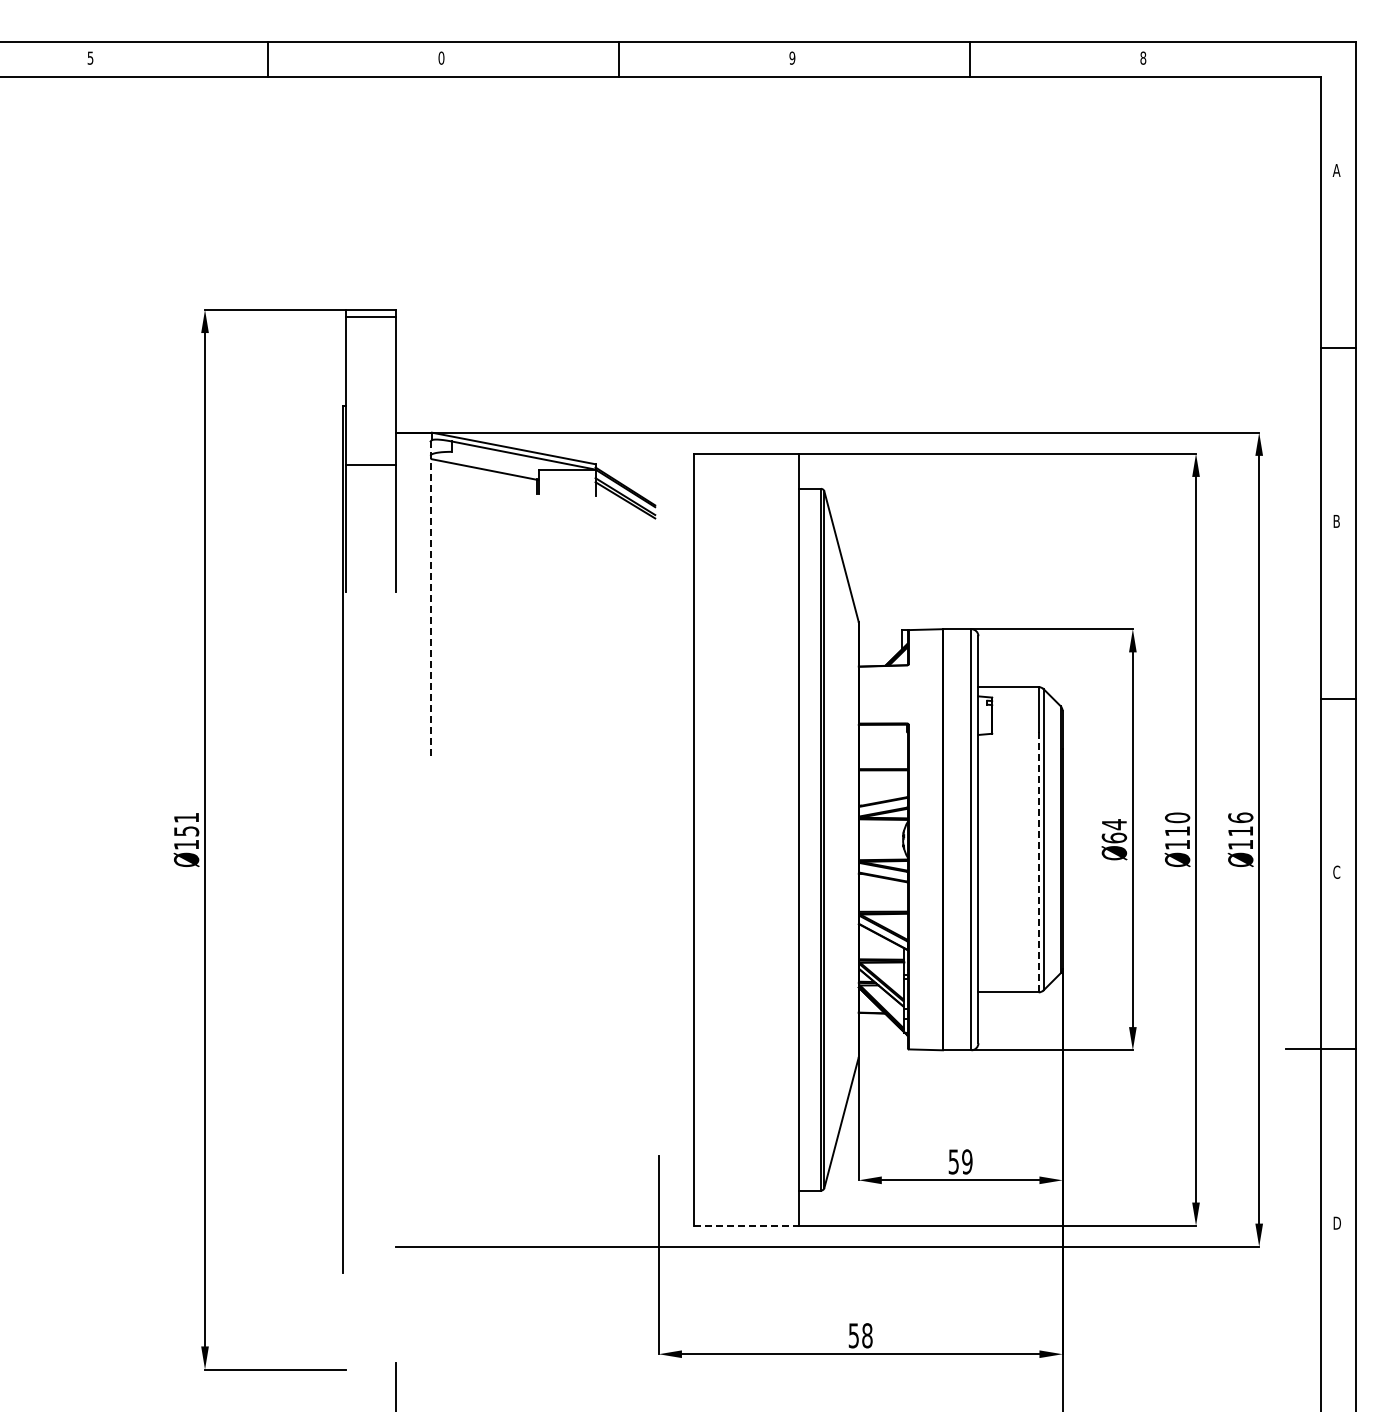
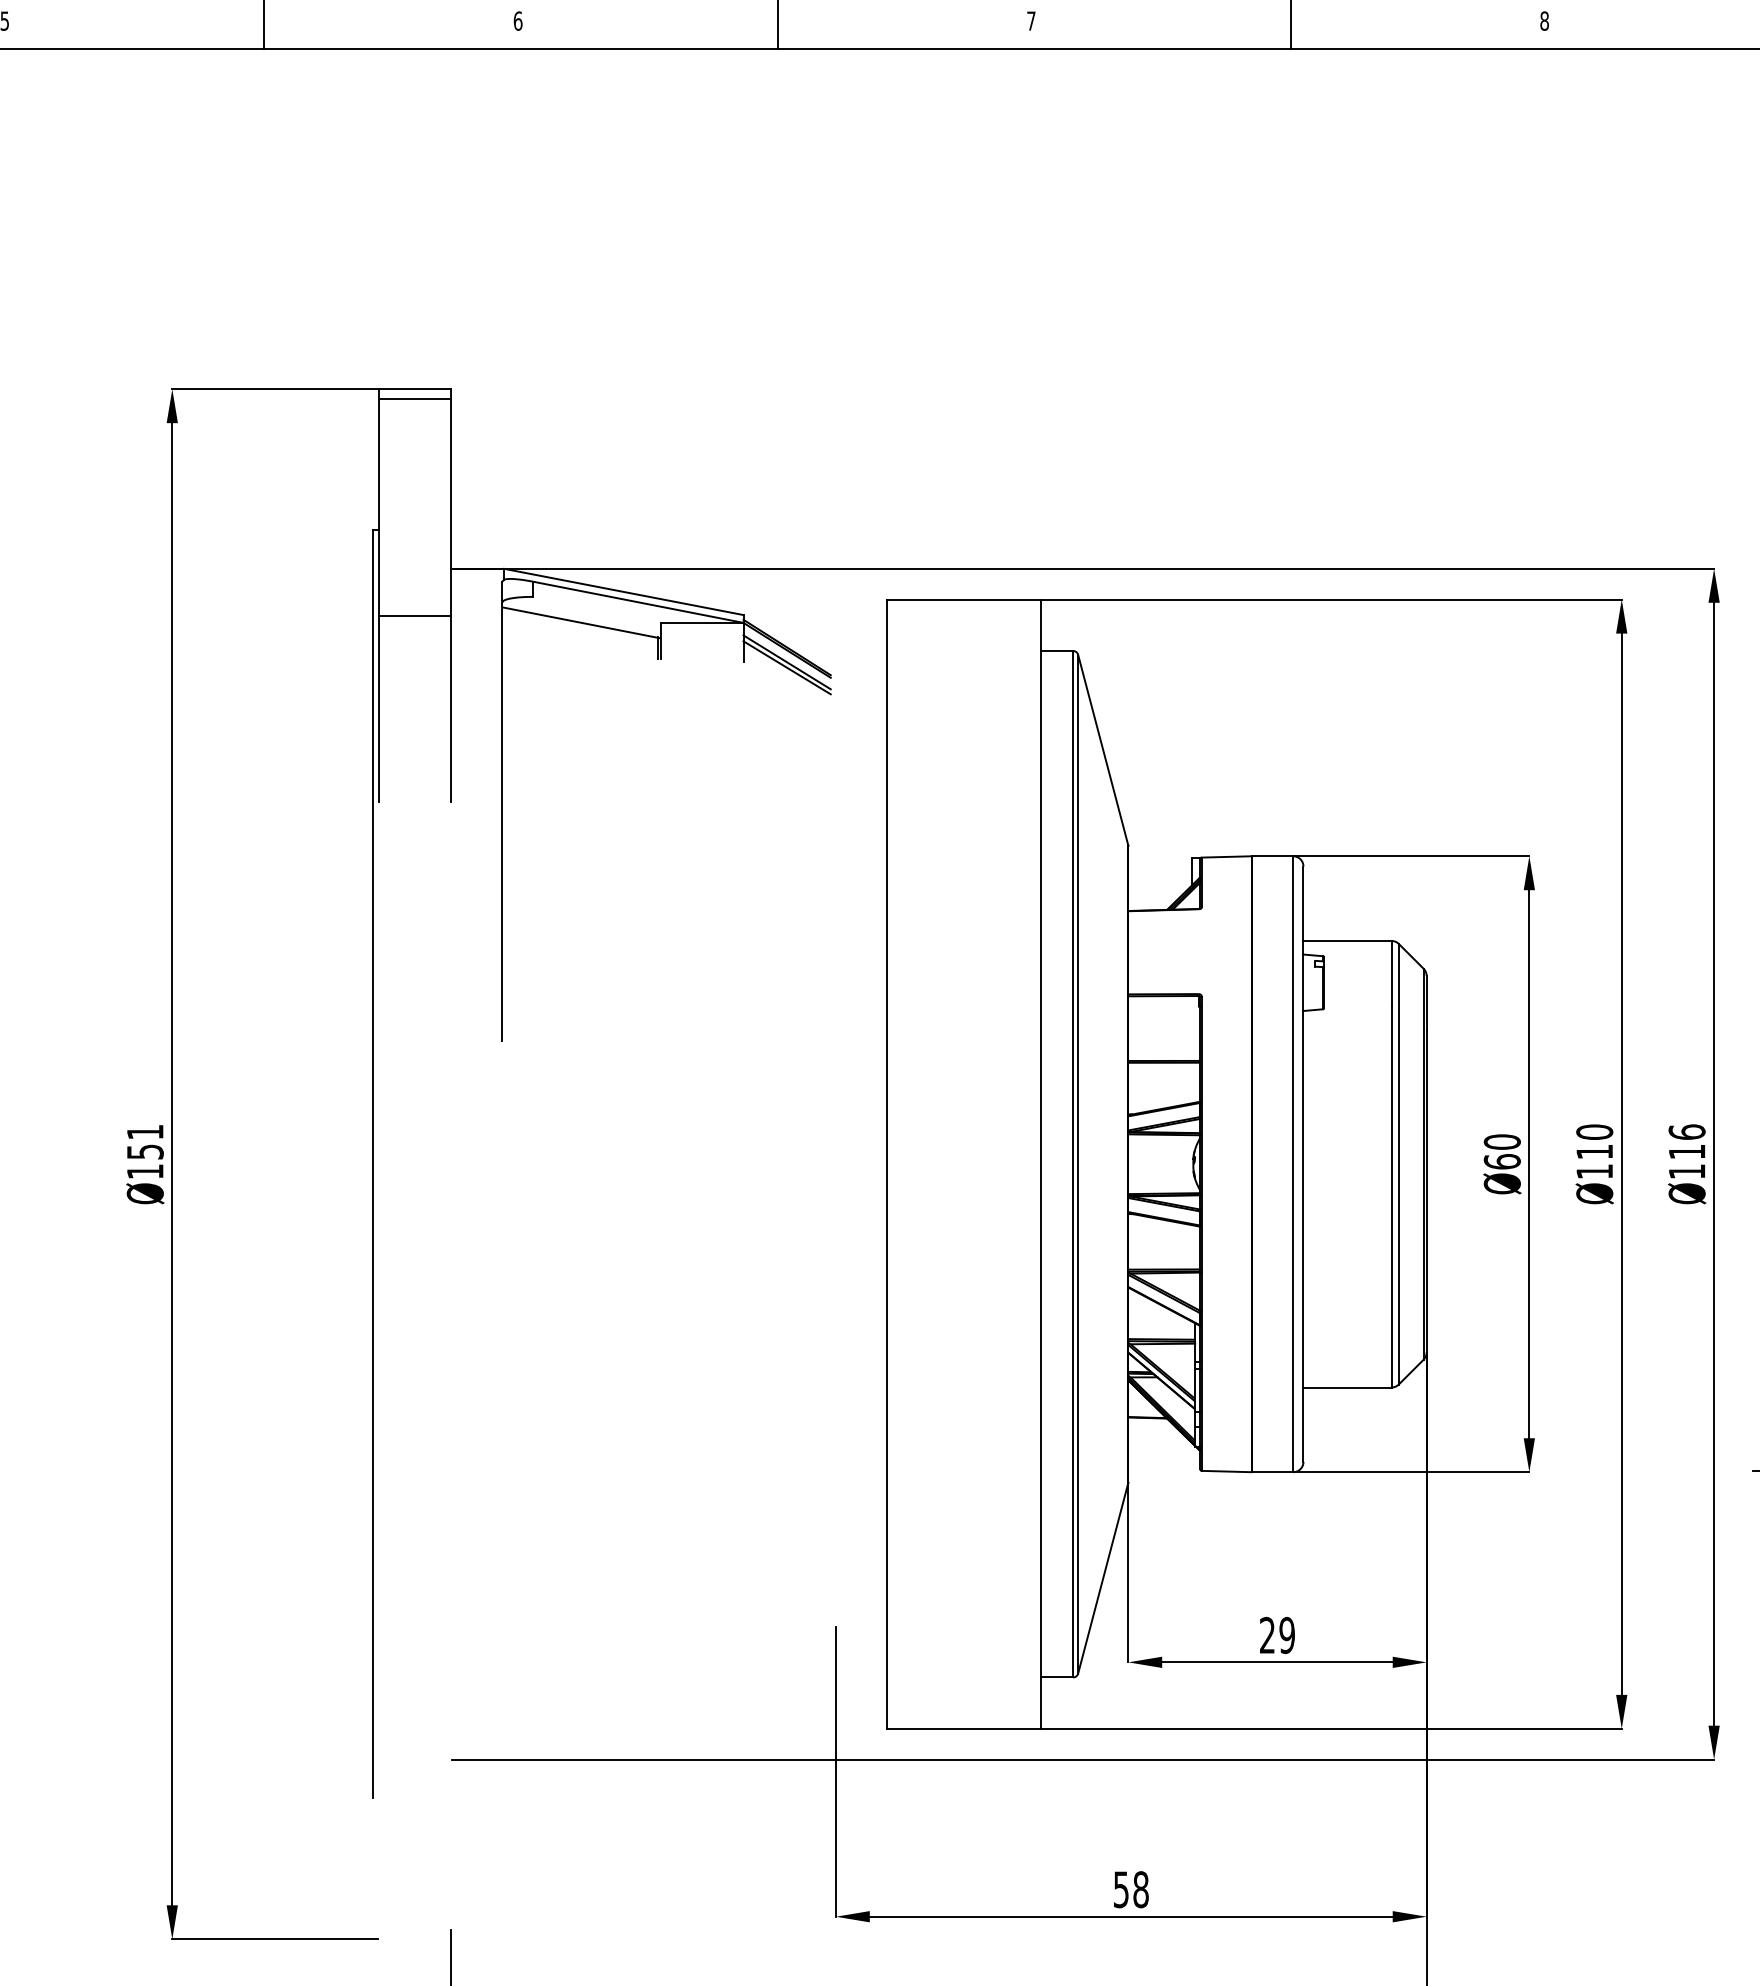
text: (441, 57) -> (518, 20), 0 -> 6
text: (792, 57) -> (1031, 20), 9 -> 7
line: (430, 598) -> (502, 811), dashed -> solid
text: (1114, 824) -> (1502, 1141), Ø64 -> Ø60
line: (1038, 861) -> (1391, 1196), dashed -> solid
text: (953, 1161) -> (1267, 1634), 59 -> 29
line: (746, 1225) -> (964, 1728), dashed -> solid

